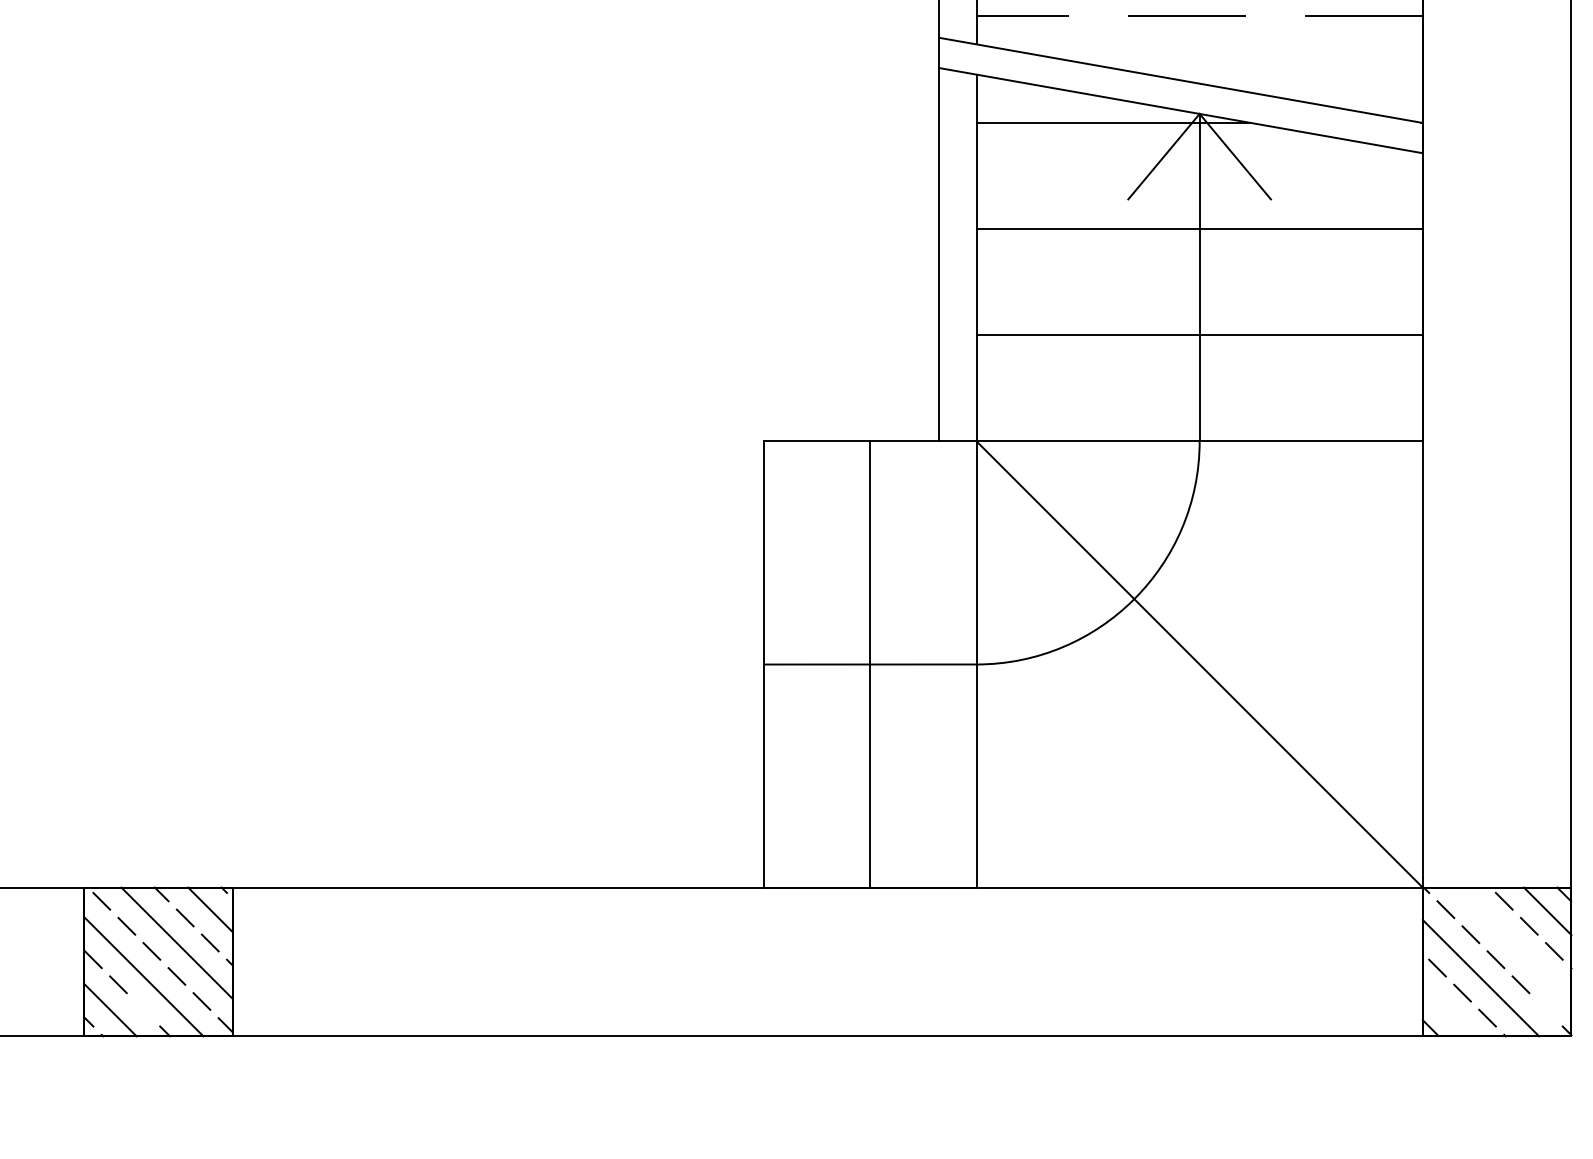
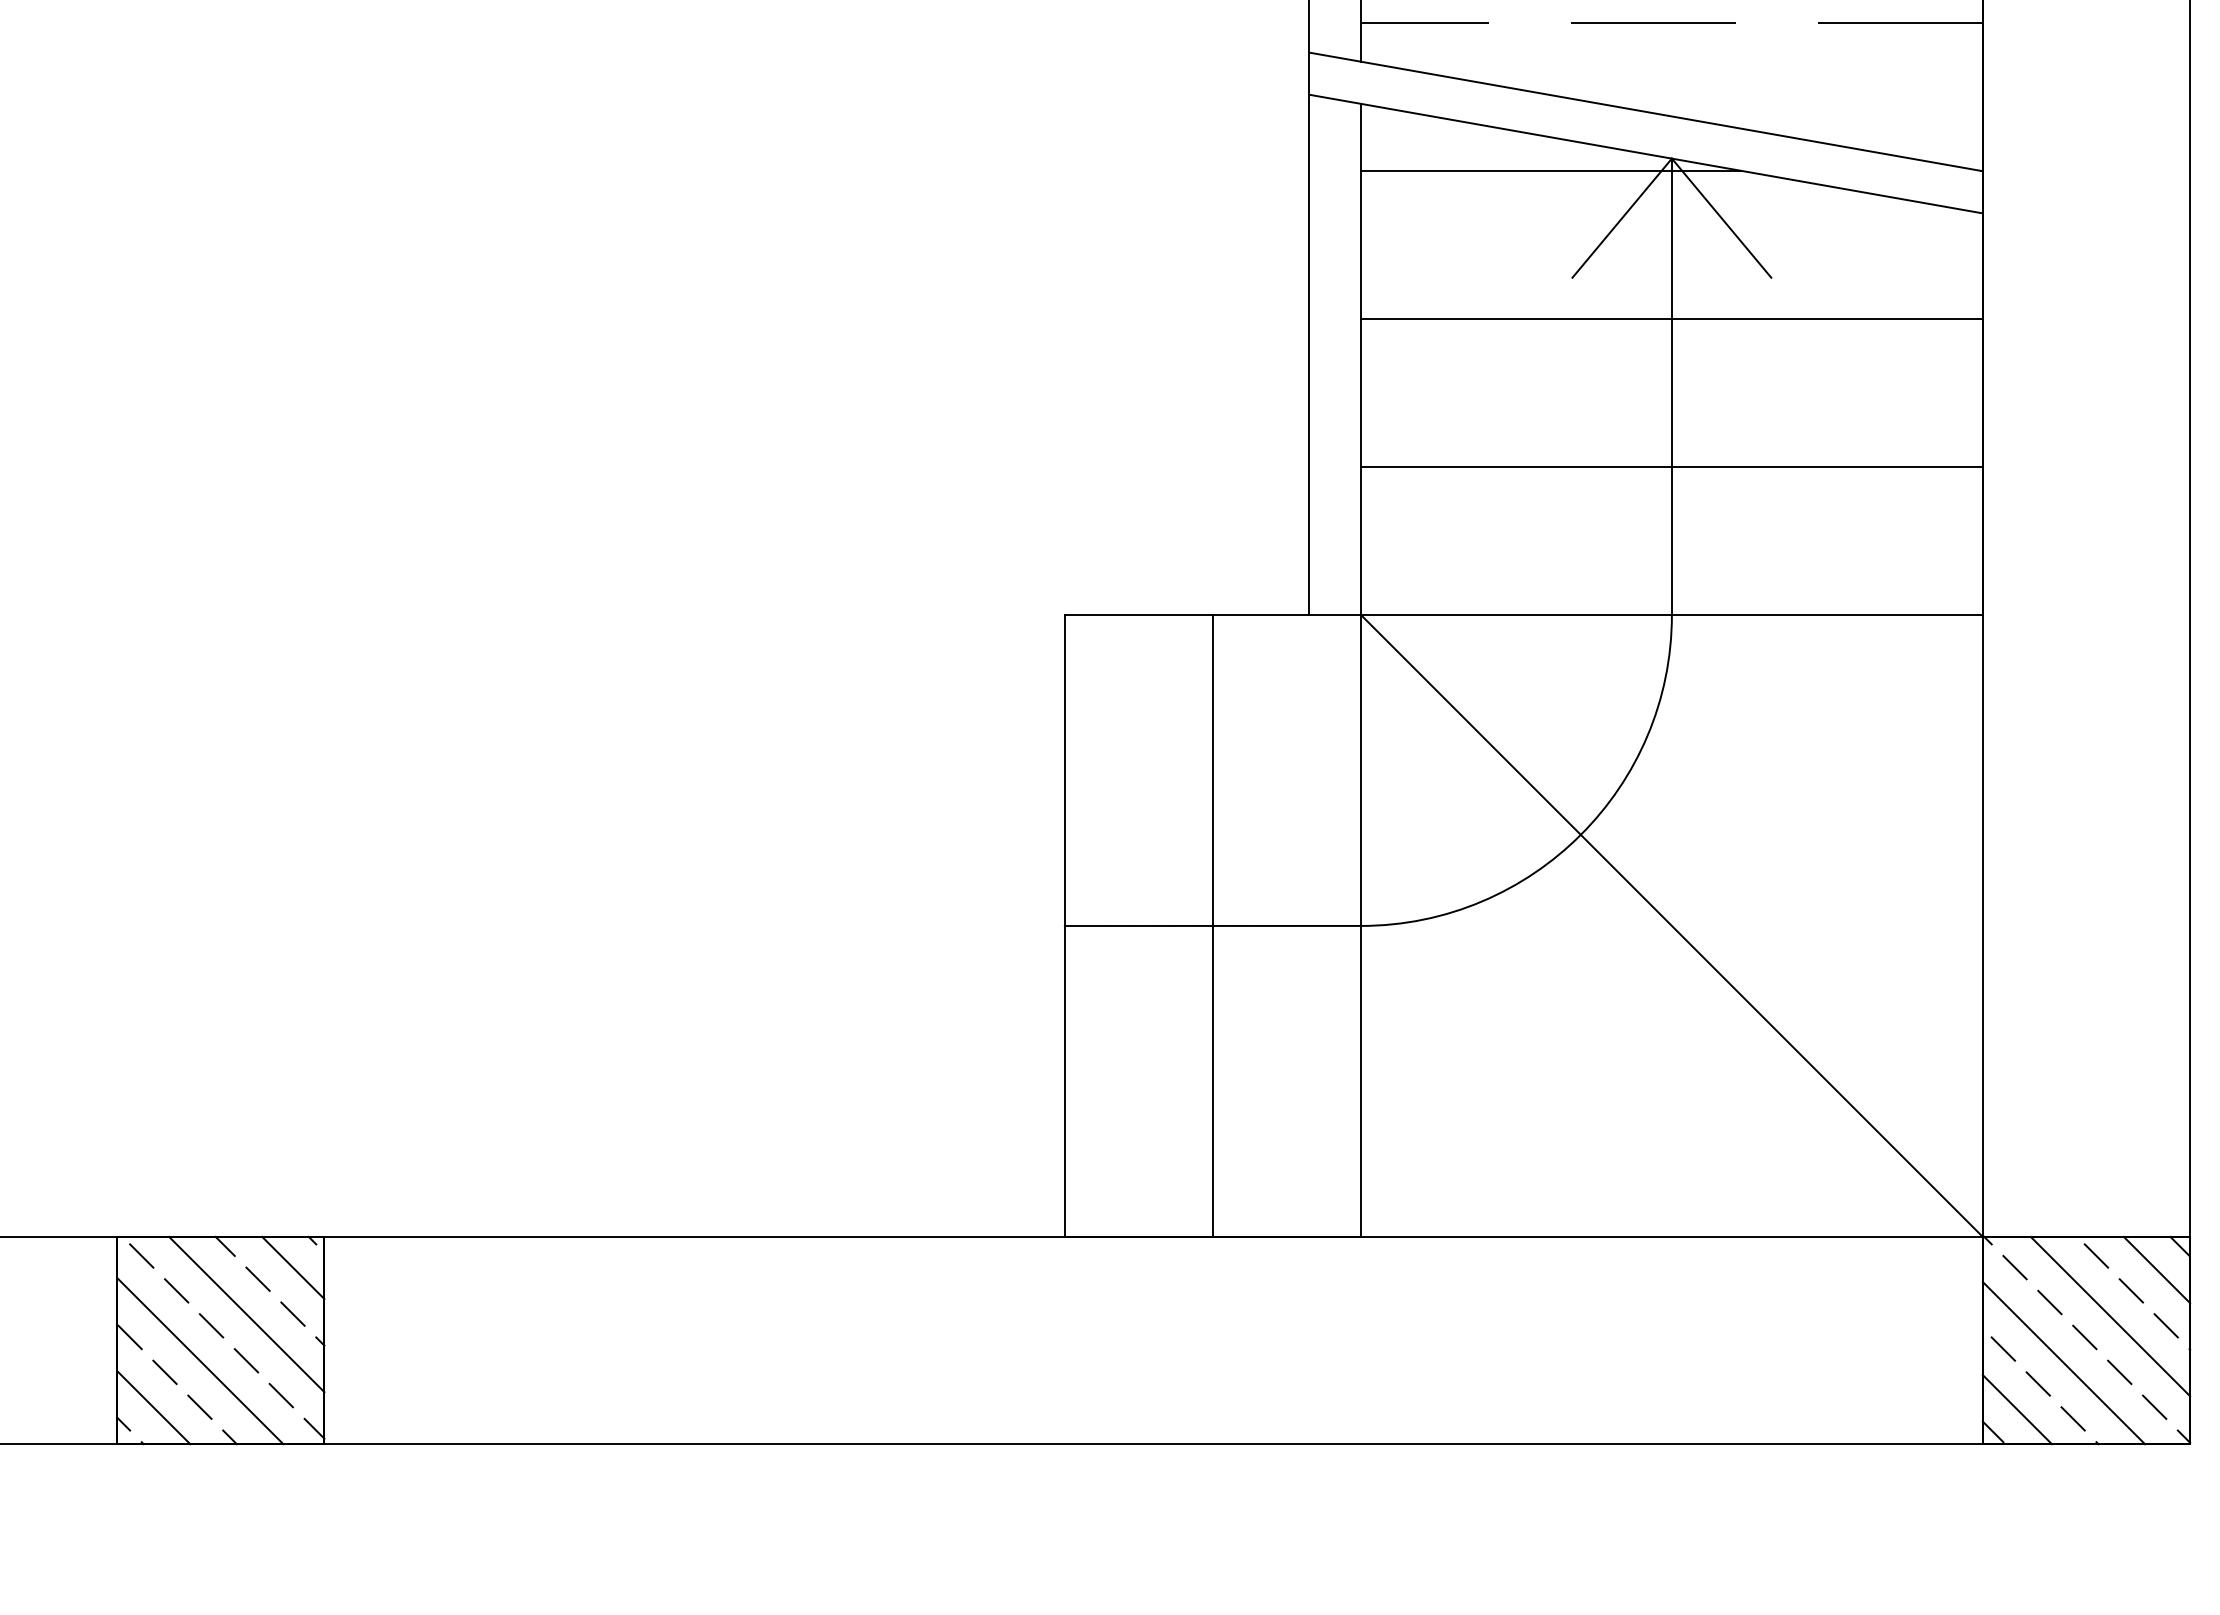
line: (1514, 944) -> (2110, 1316), added
line: (143, 1009) -> (199, 1406), added
line: (1545, 1009) -> (2154, 1406), added
line: (1446, 1011) -> (2016, 1409), added

